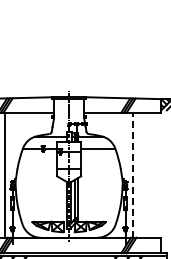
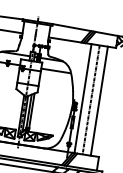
line: (133, 174) -> (83, 98), dashed -> solid
line: (142, 174) -> (91, 99), added
line: (151, 174) -> (99, 100), added

